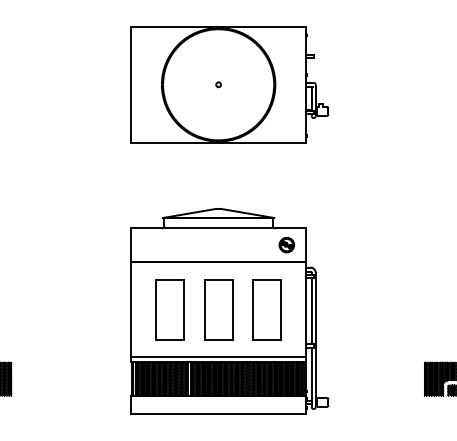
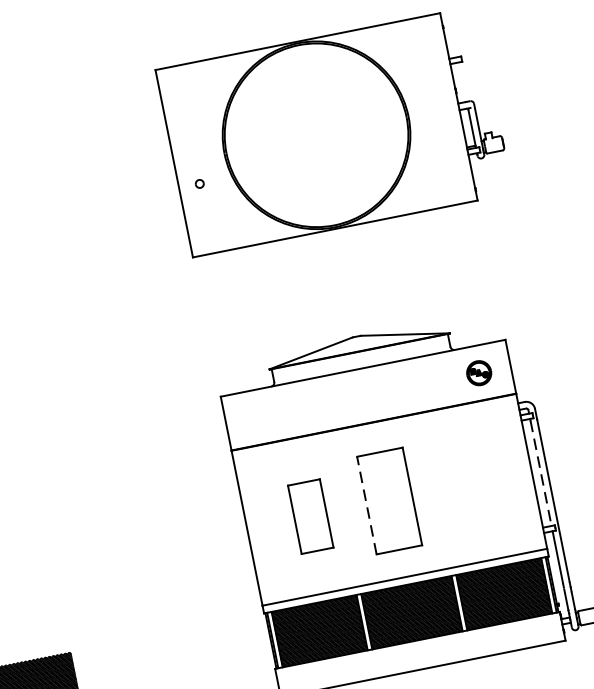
part: (218, 84) -> (199, 183), moved
part: (169, 309) -> (309, 515), size x0.7
line: (204, 309) -> (366, 504), solid -> dashed
part: (266, 309) -> (467, 484), removed
line: (311, 312) -> (540, 474), solid -> dashed

